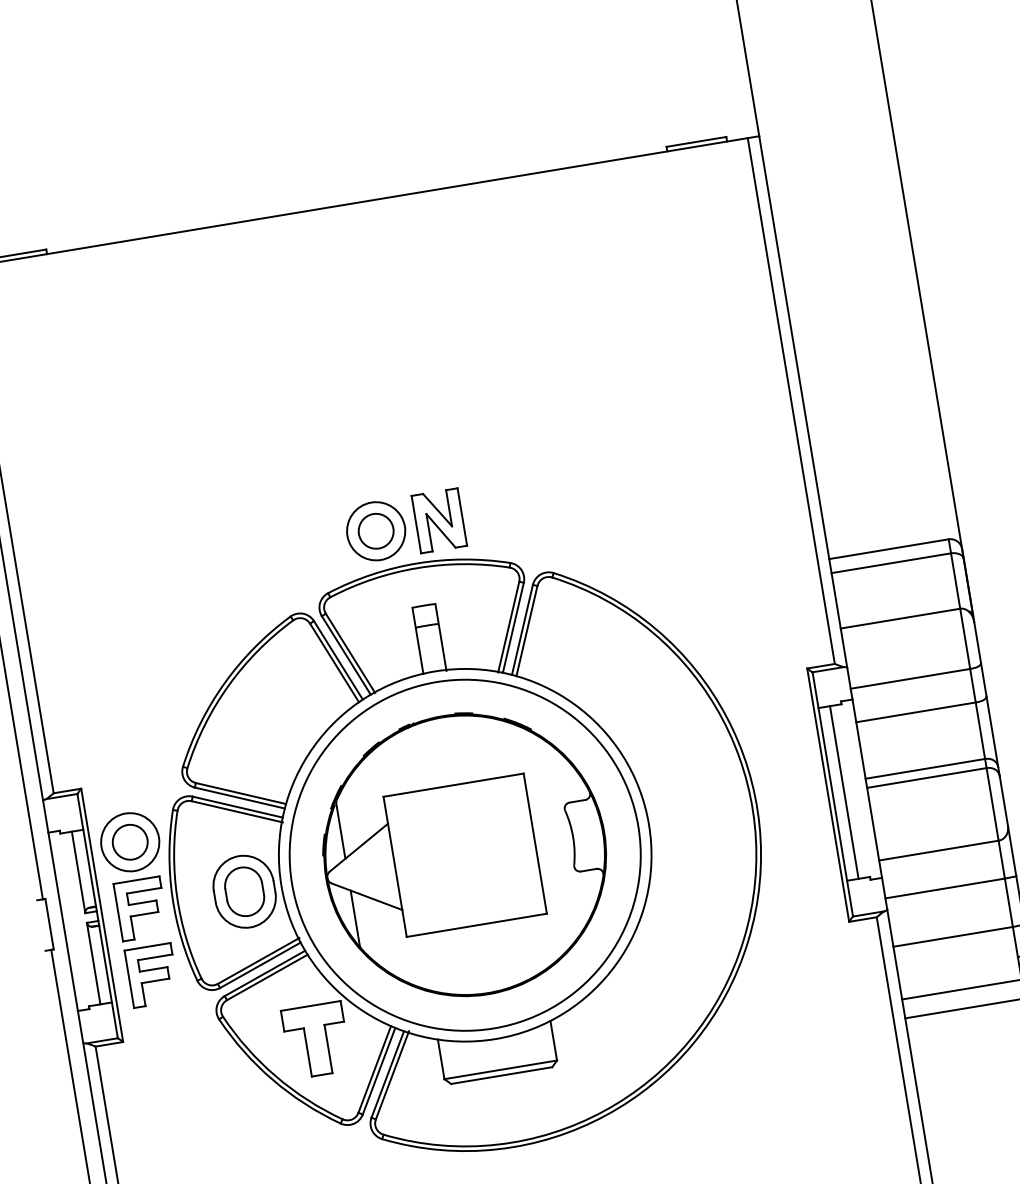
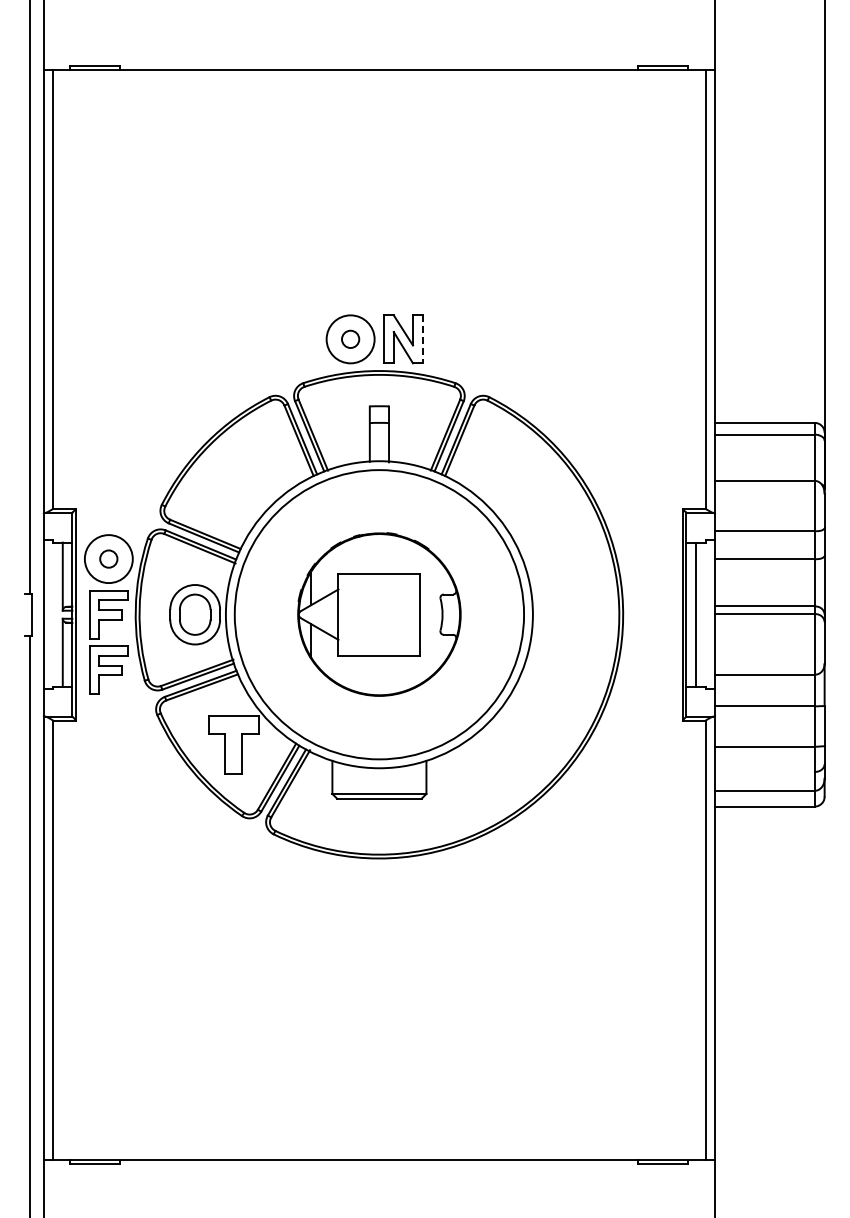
line: (462, 517) -> (422, 339), solid -> dashed
circle: (375, 530) -> (350, 338), size x0.6
circle: (129, 841) -> (108, 558), size x0.6
part: (465, 854) -> (379, 614), size x0.7

